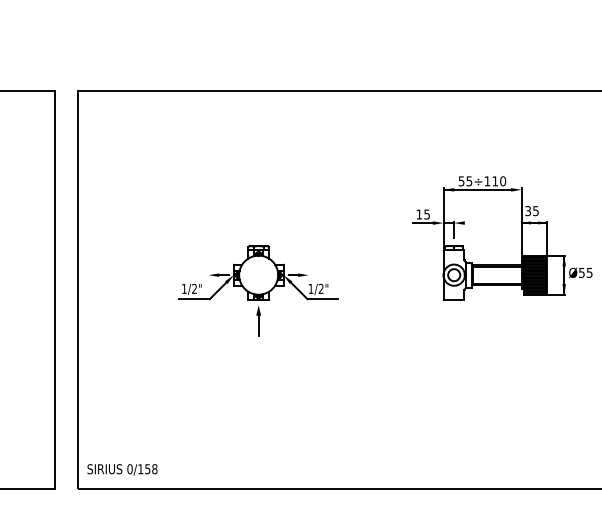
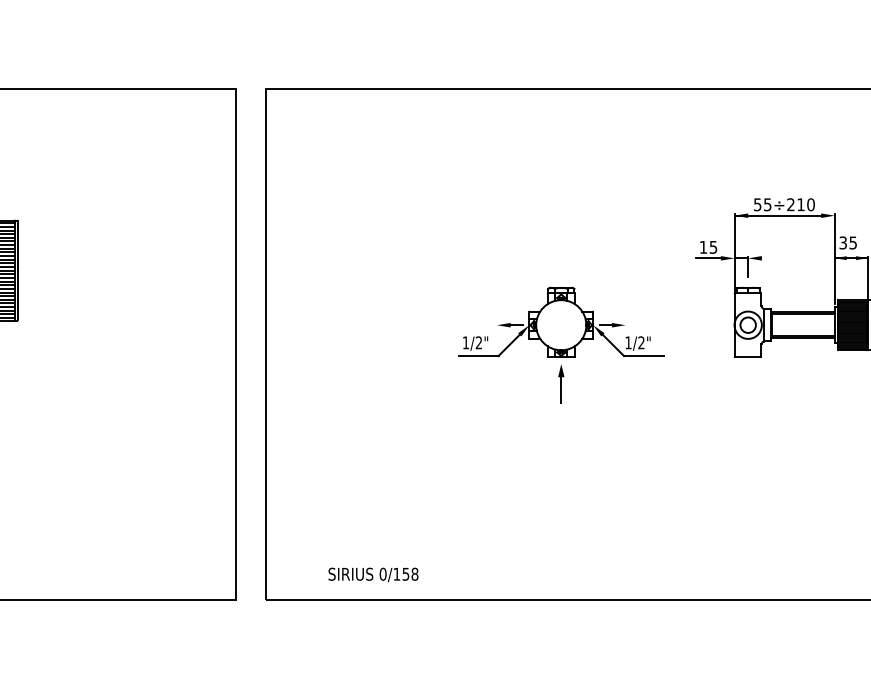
text: (487, 181) -> (790, 204), 55÷110 -> 55÷210
part: (258, 290) -> (561, 344), moved
text: (122, 469) -> (373, 574), moved

